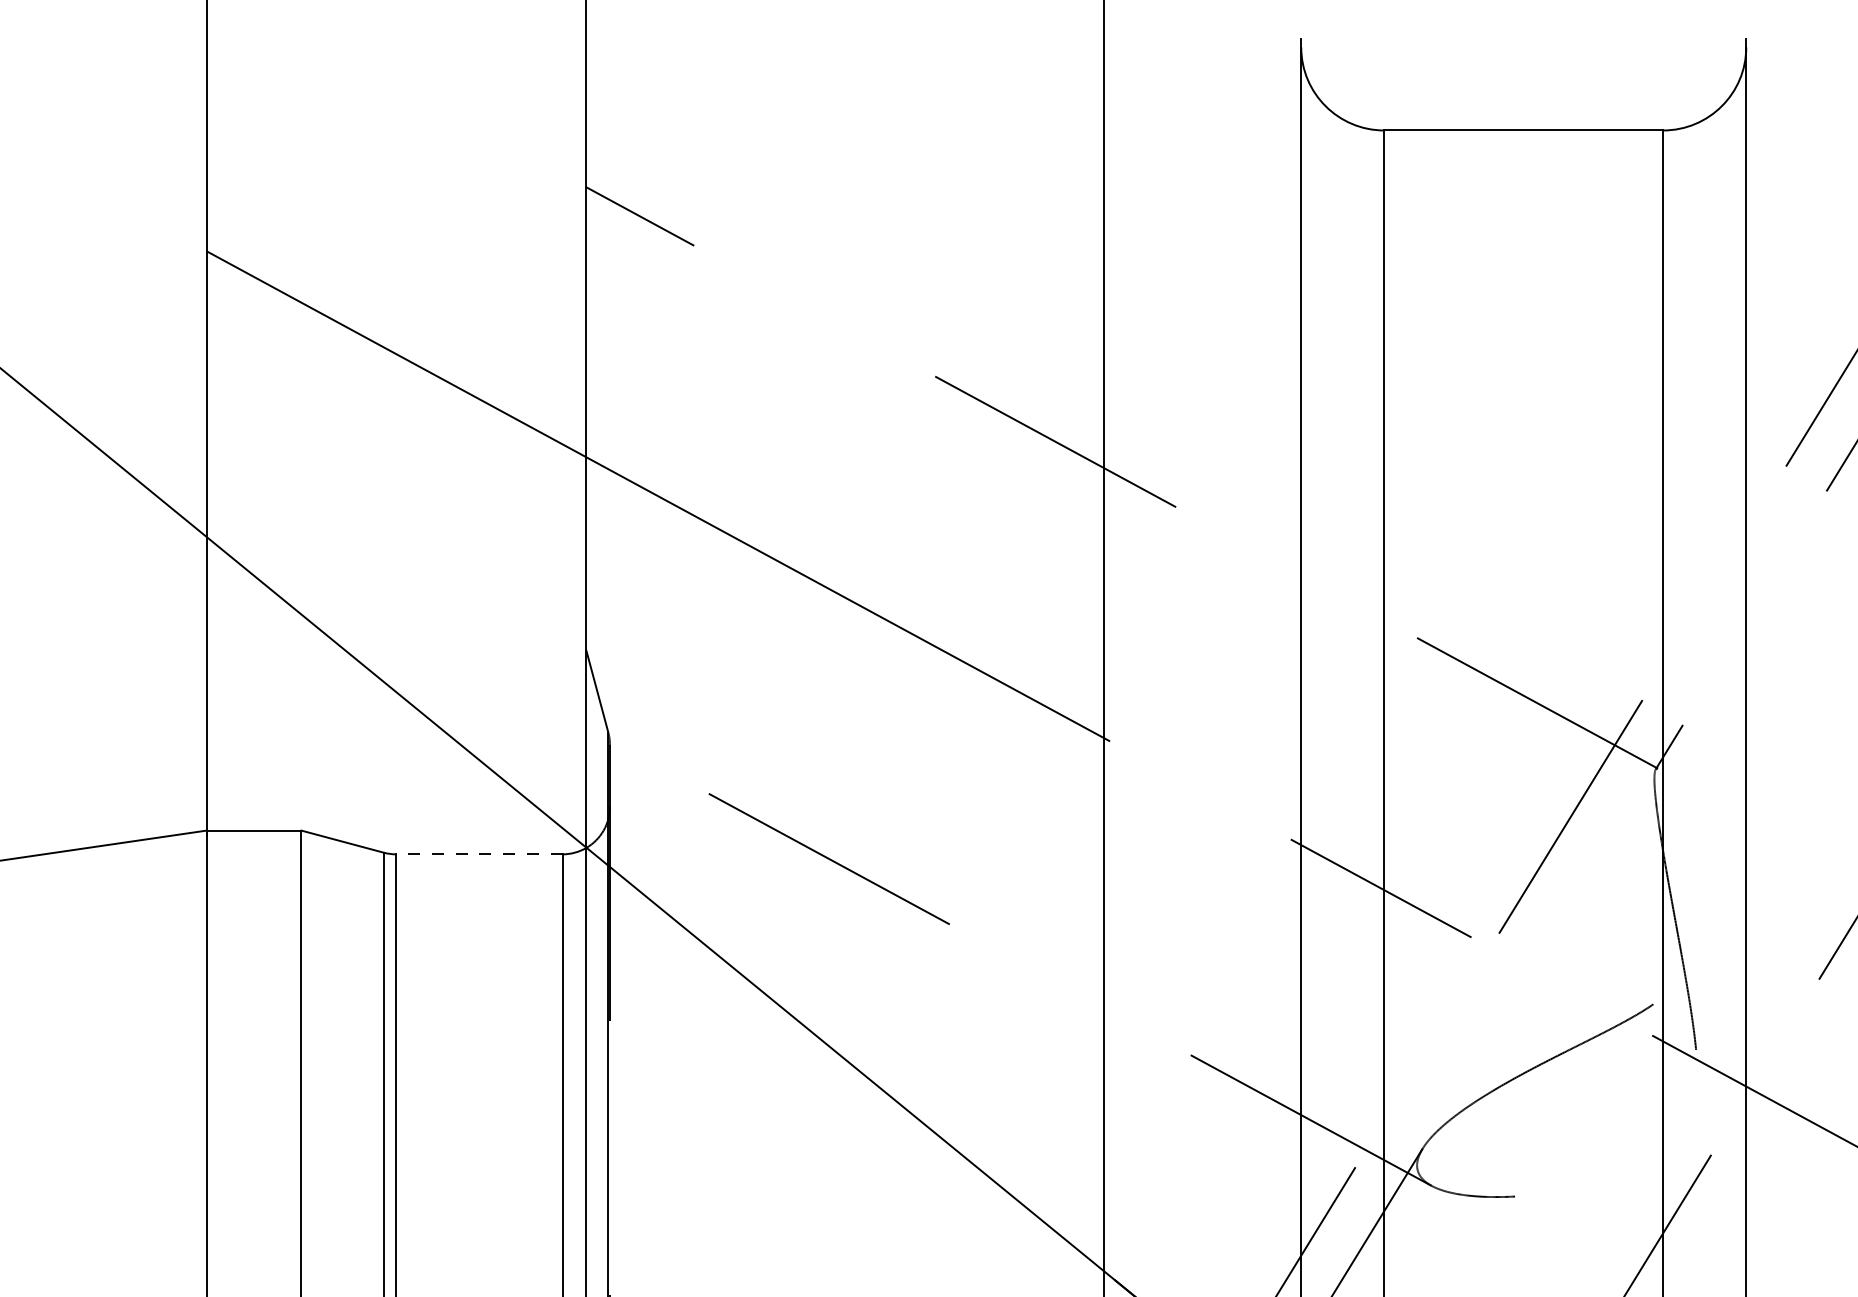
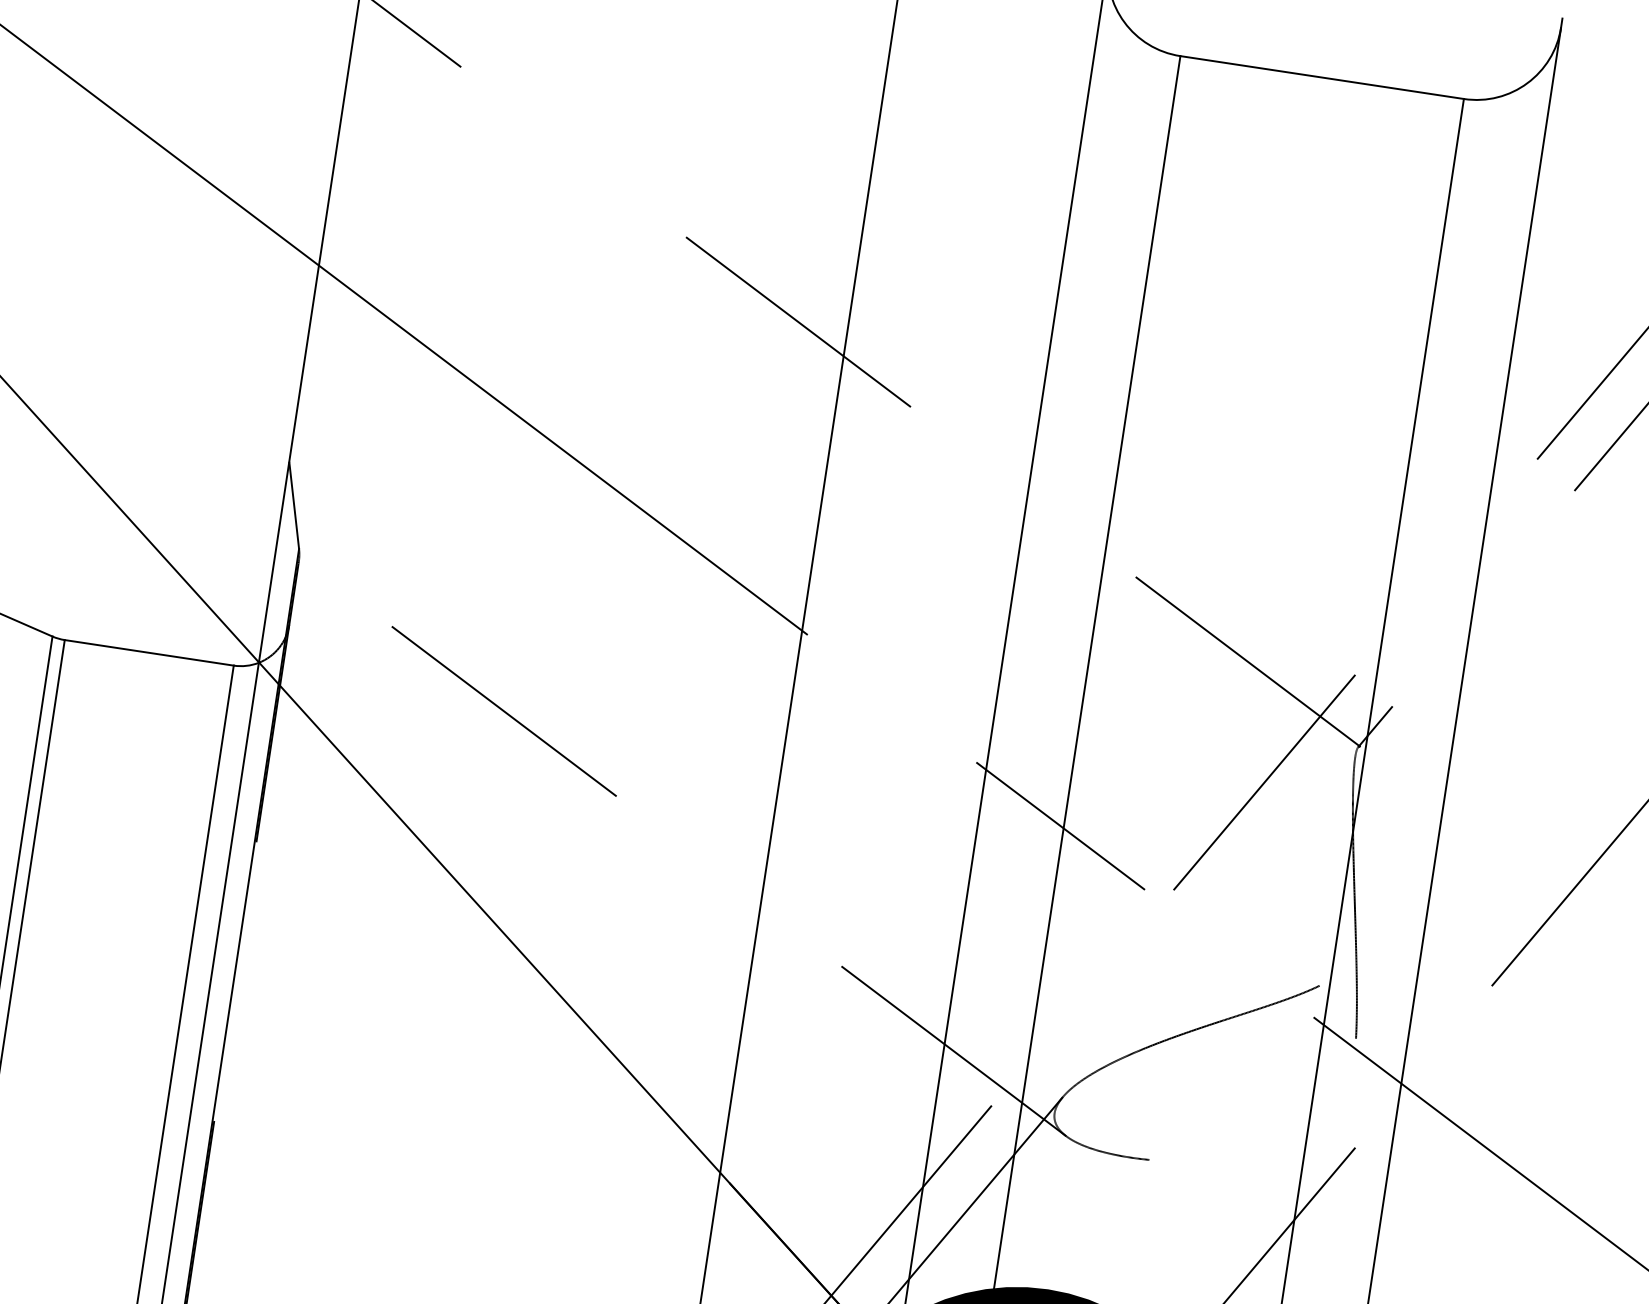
line: (478, 854) -> (148, 652), dashed -> solid

